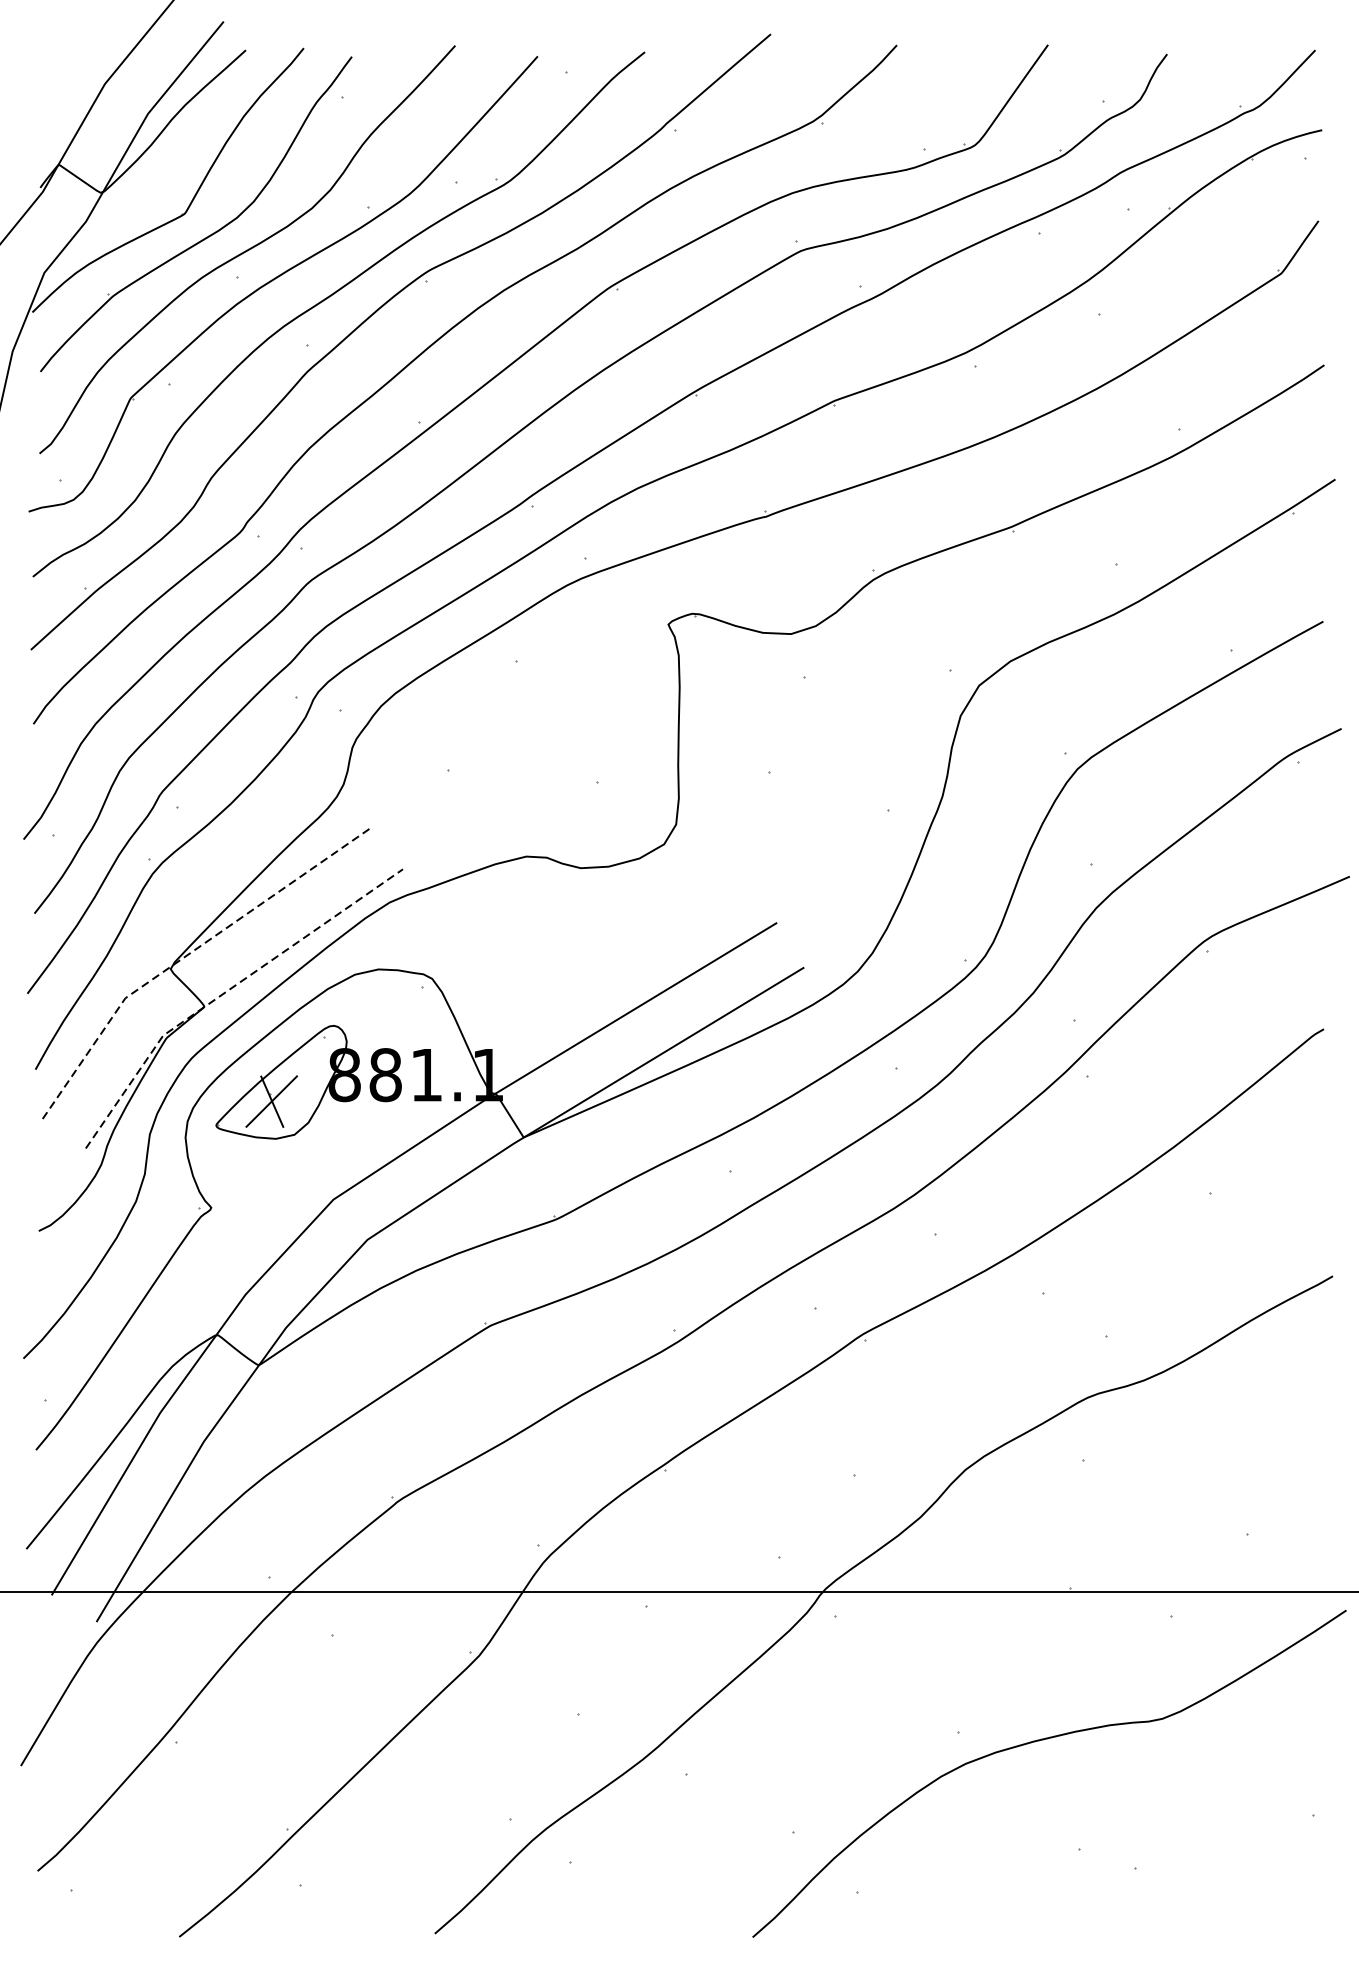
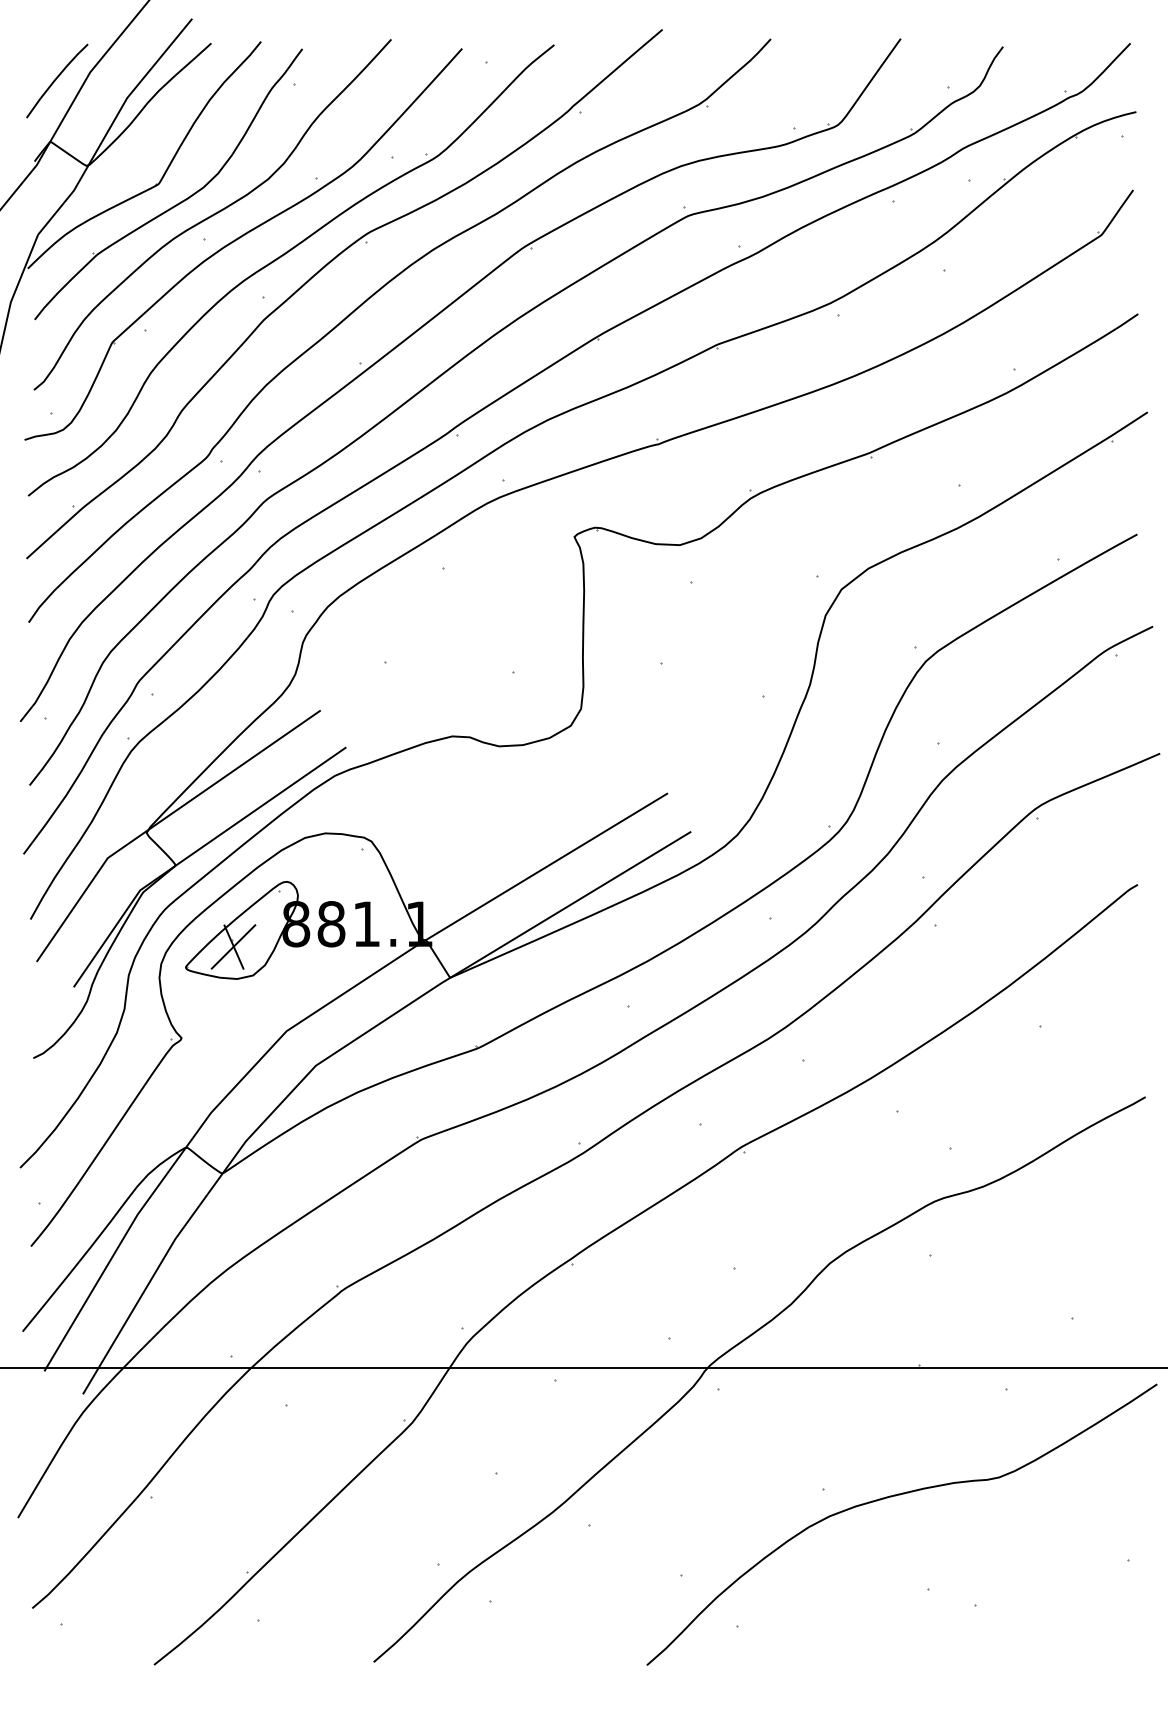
curve: (65, 93) -> (56, 80), added
line: (189, 954) -> (162, 820), dashed -> solid
line: (226, 991) -> (194, 852), dashed -> solid

